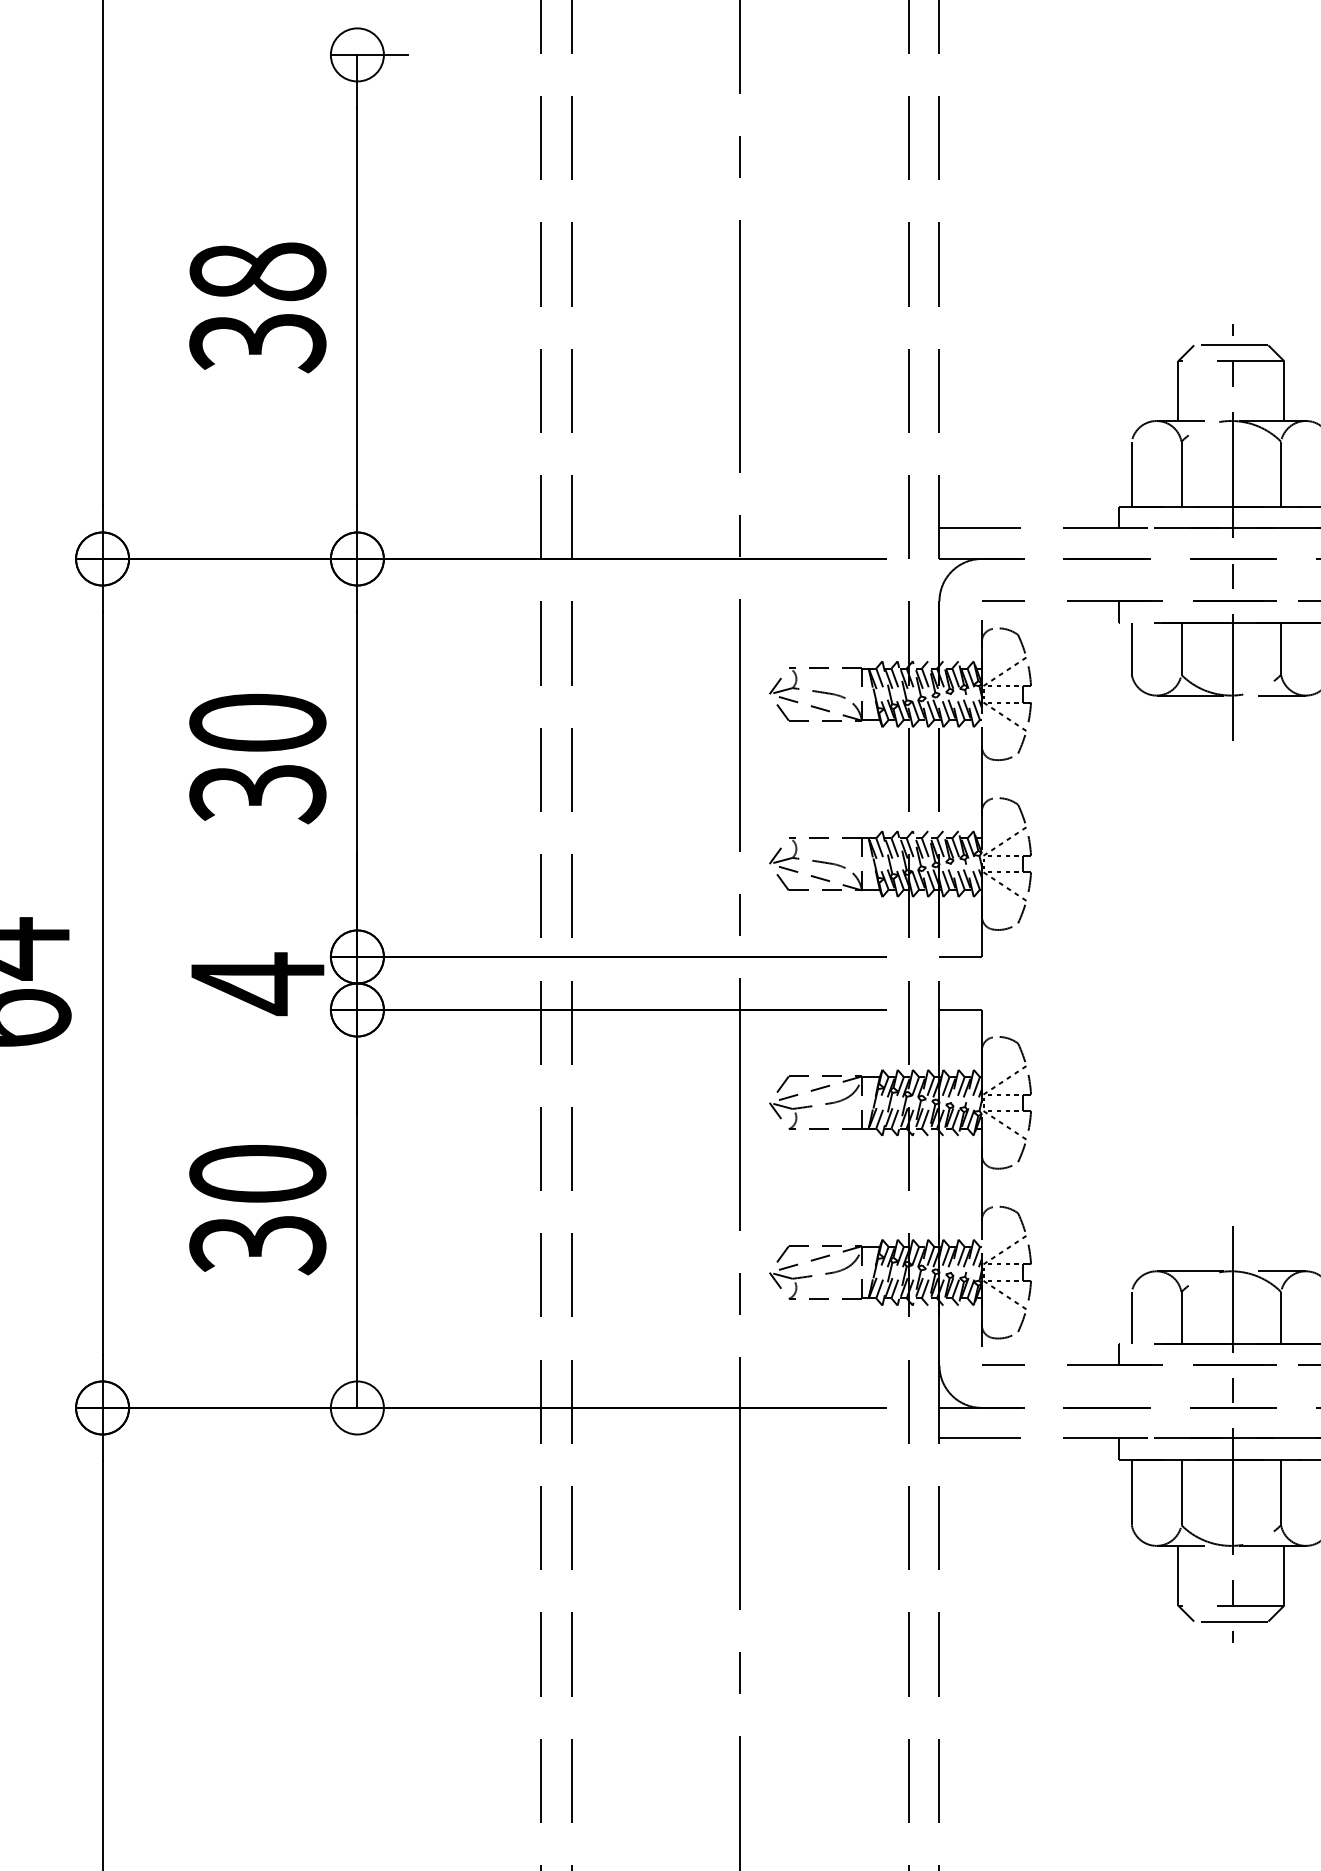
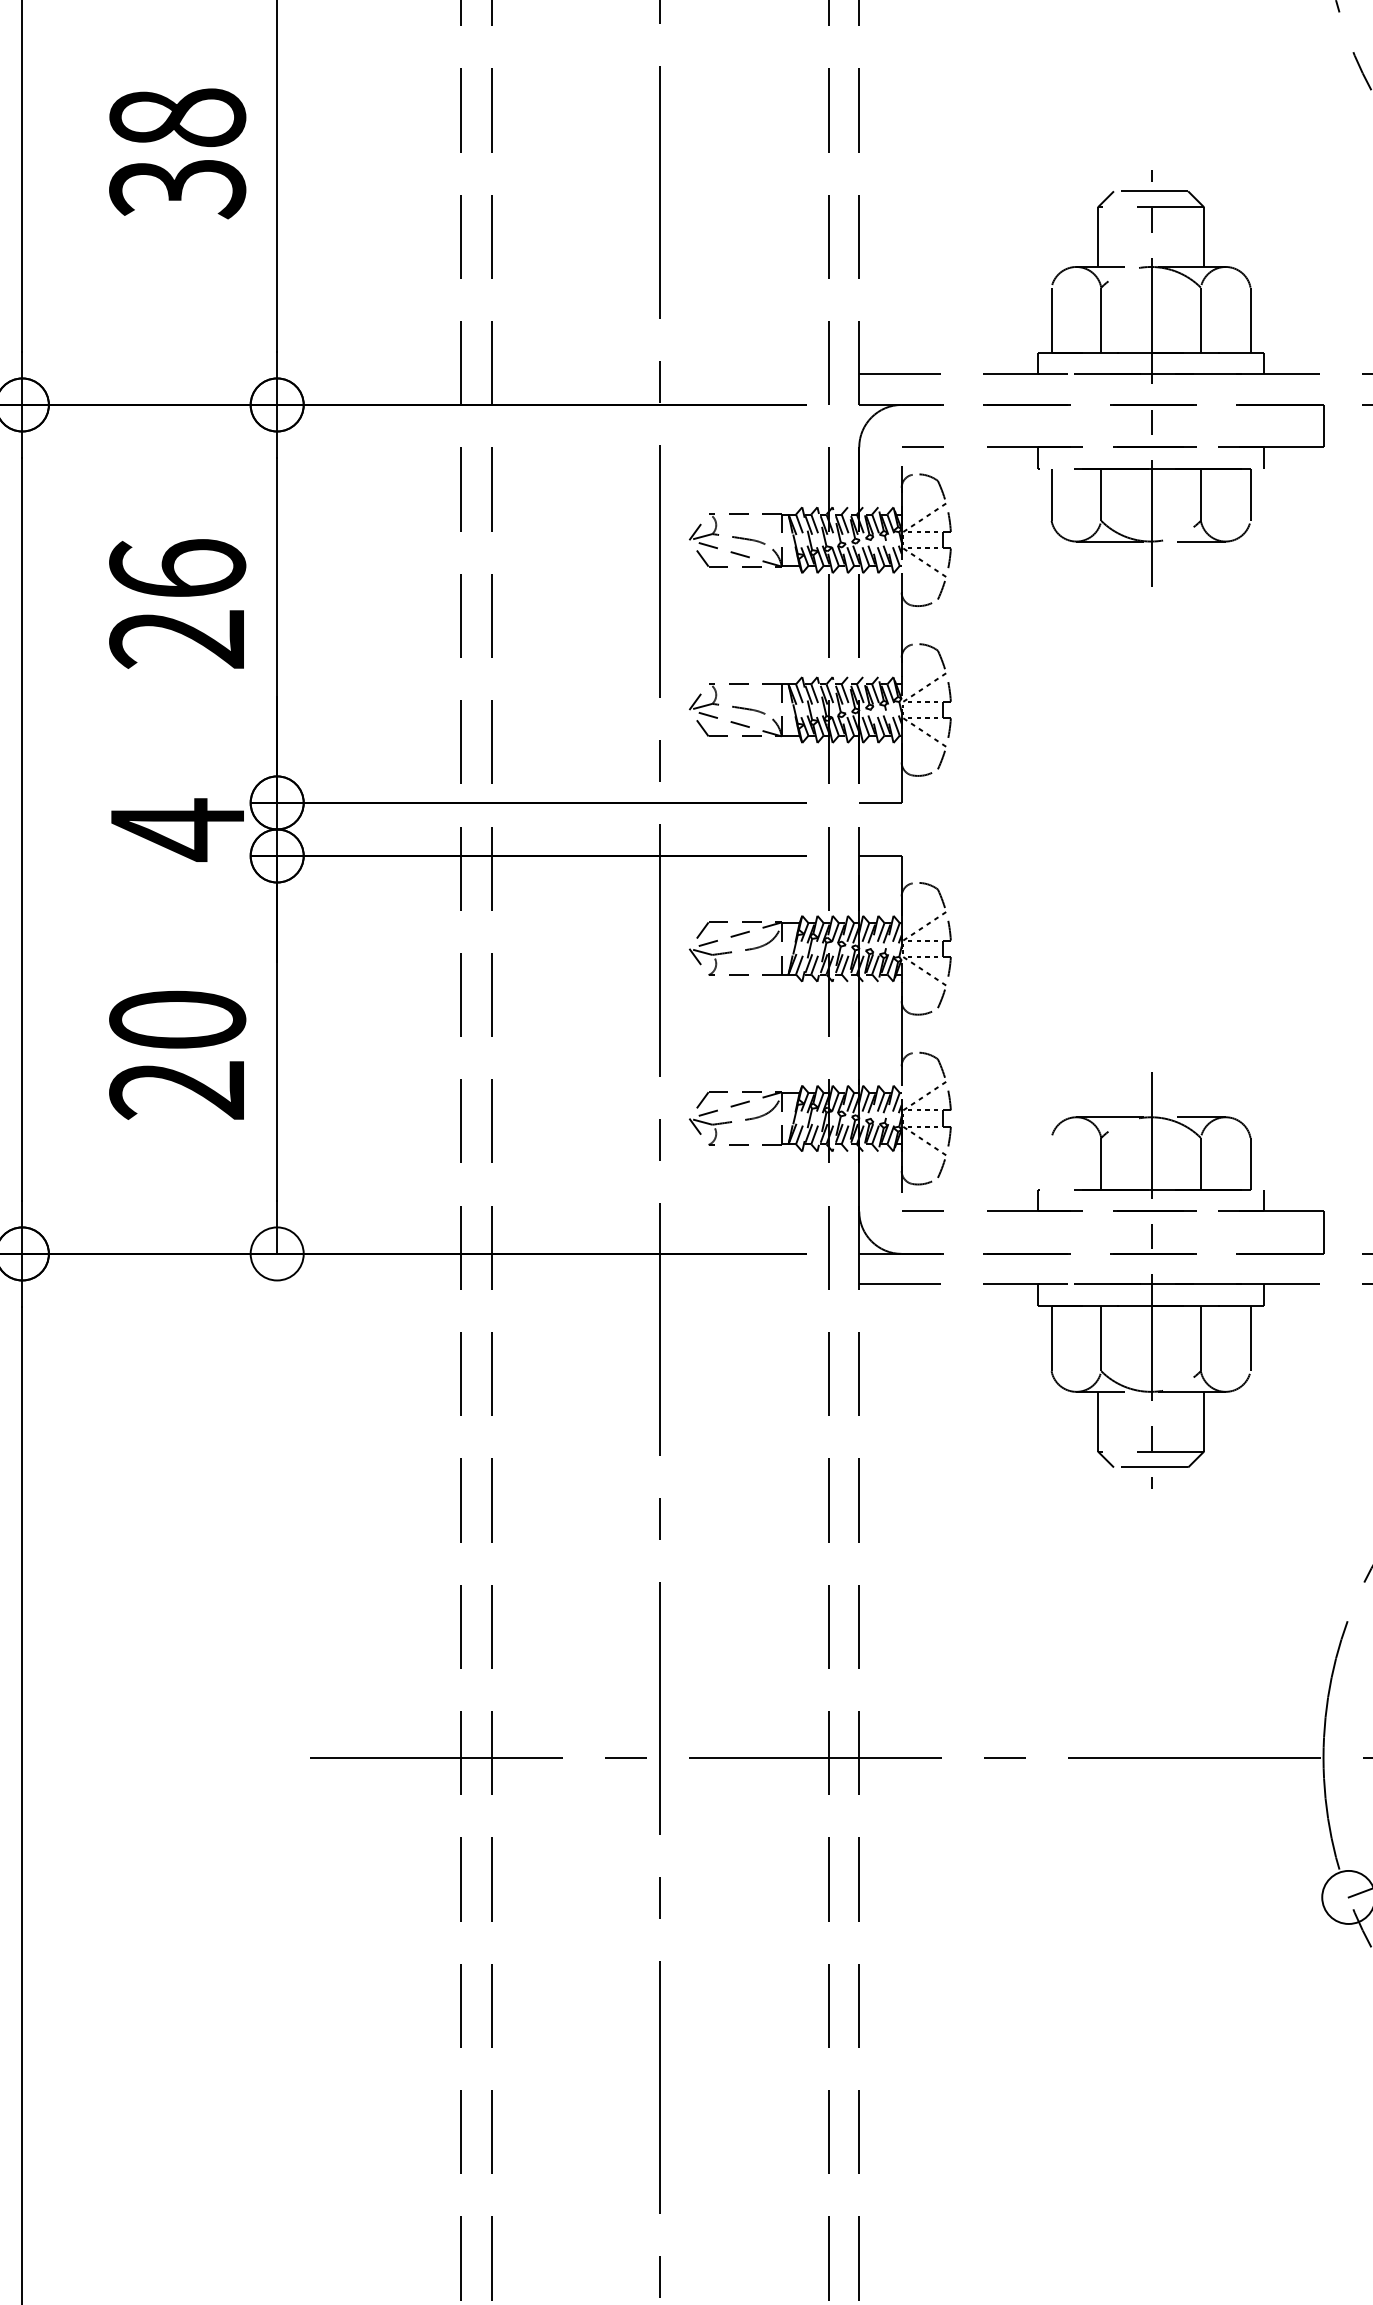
text: (257, 758) -> (177, 604), 30 -> 26
text: (257, 1245) -> (177, 1091), 30 -> 20
line: (1131, 1317) -> (1051, 1163), removed

